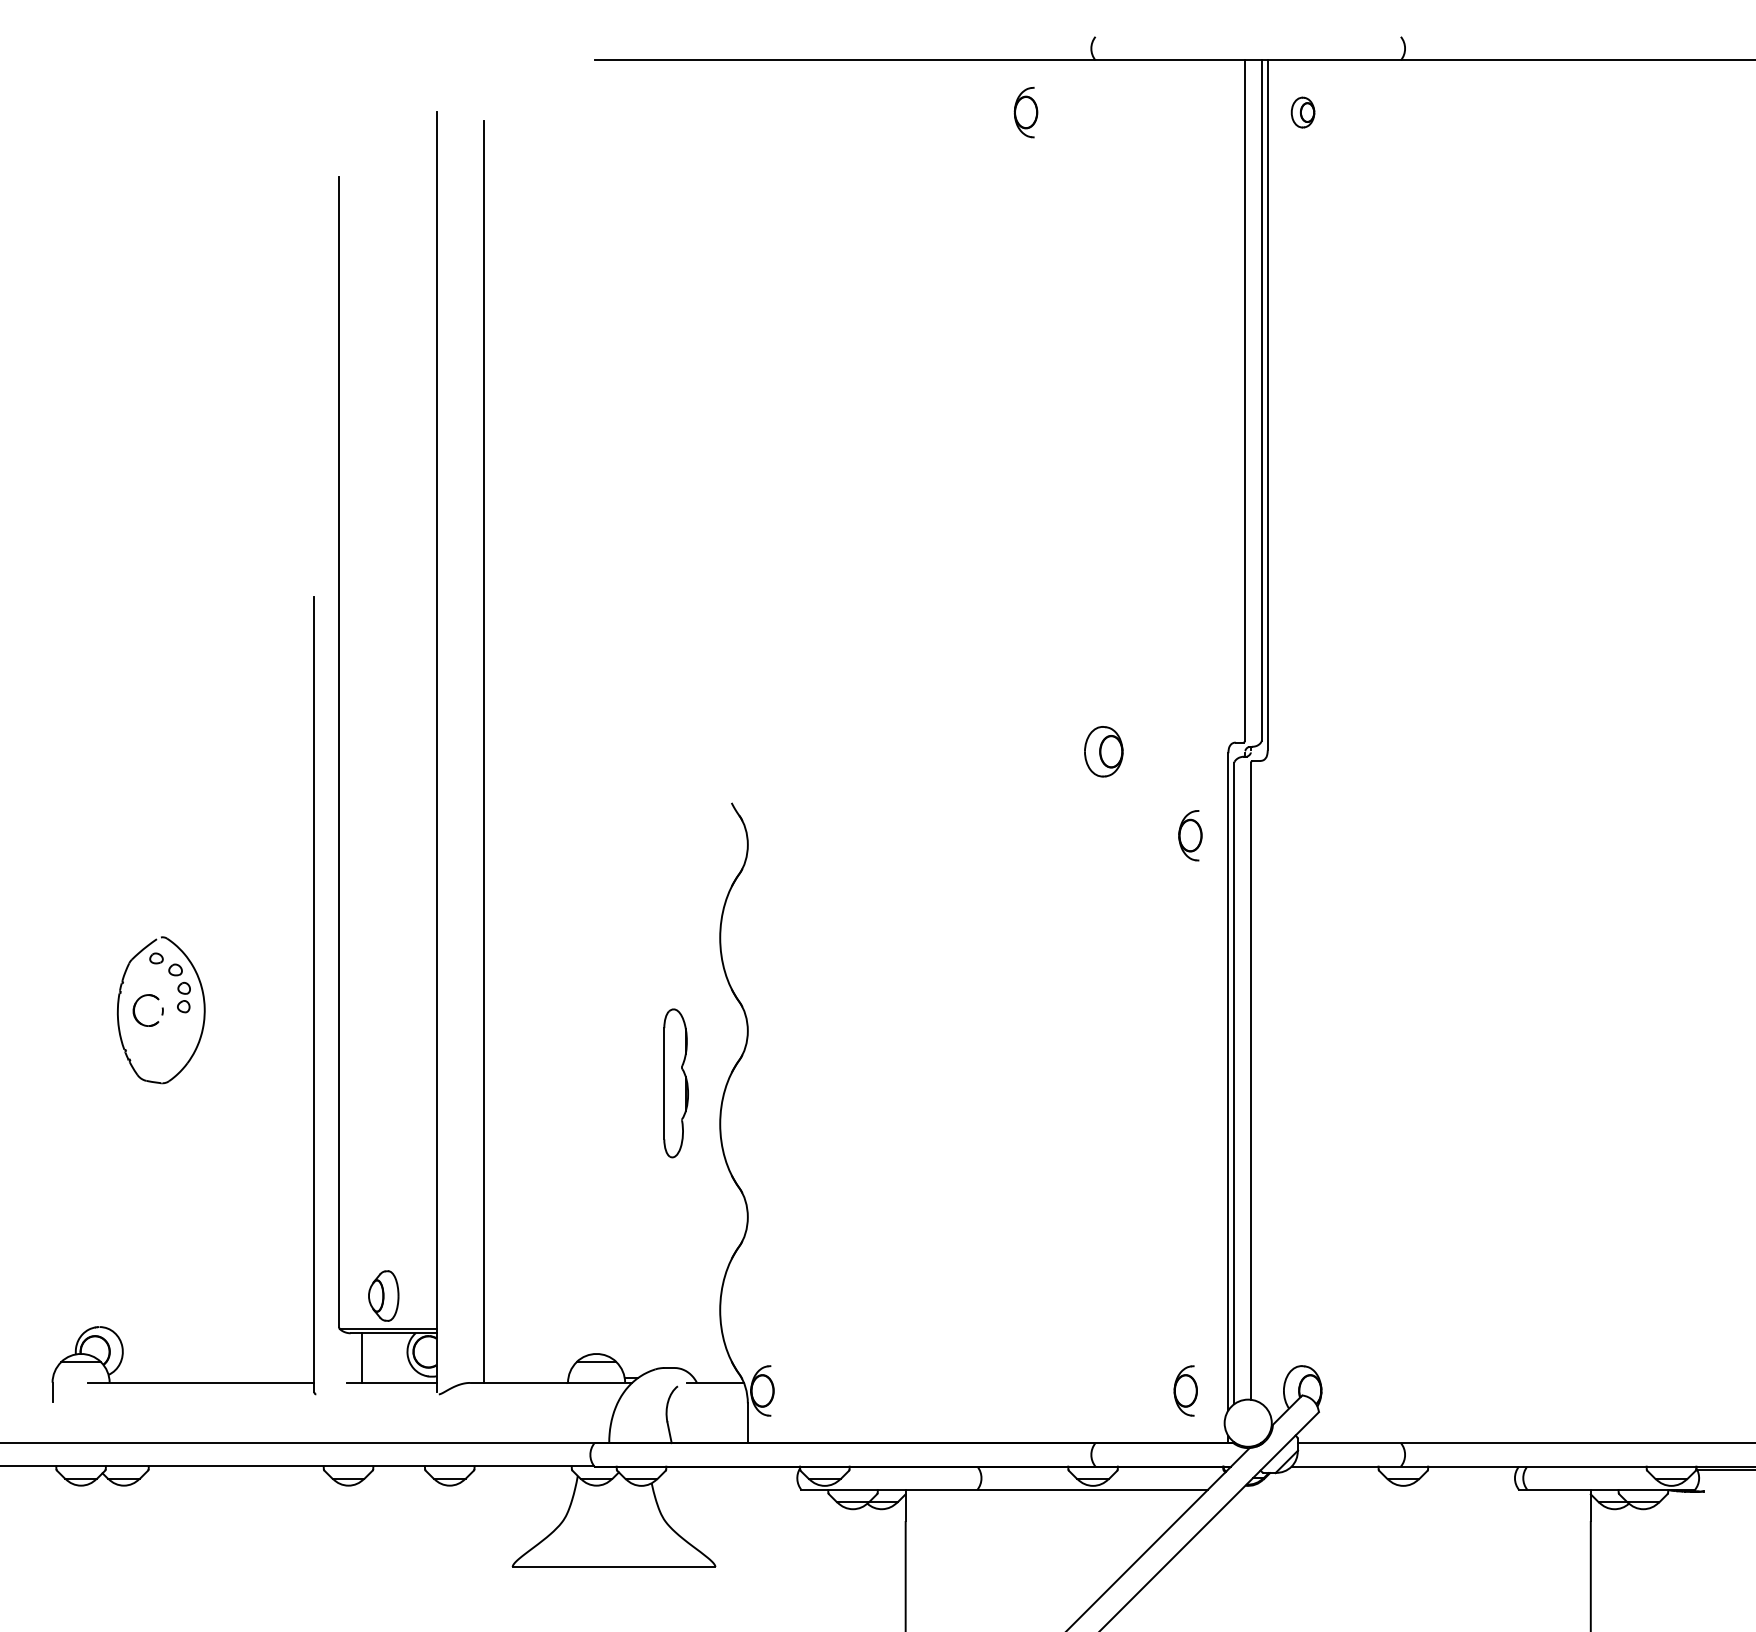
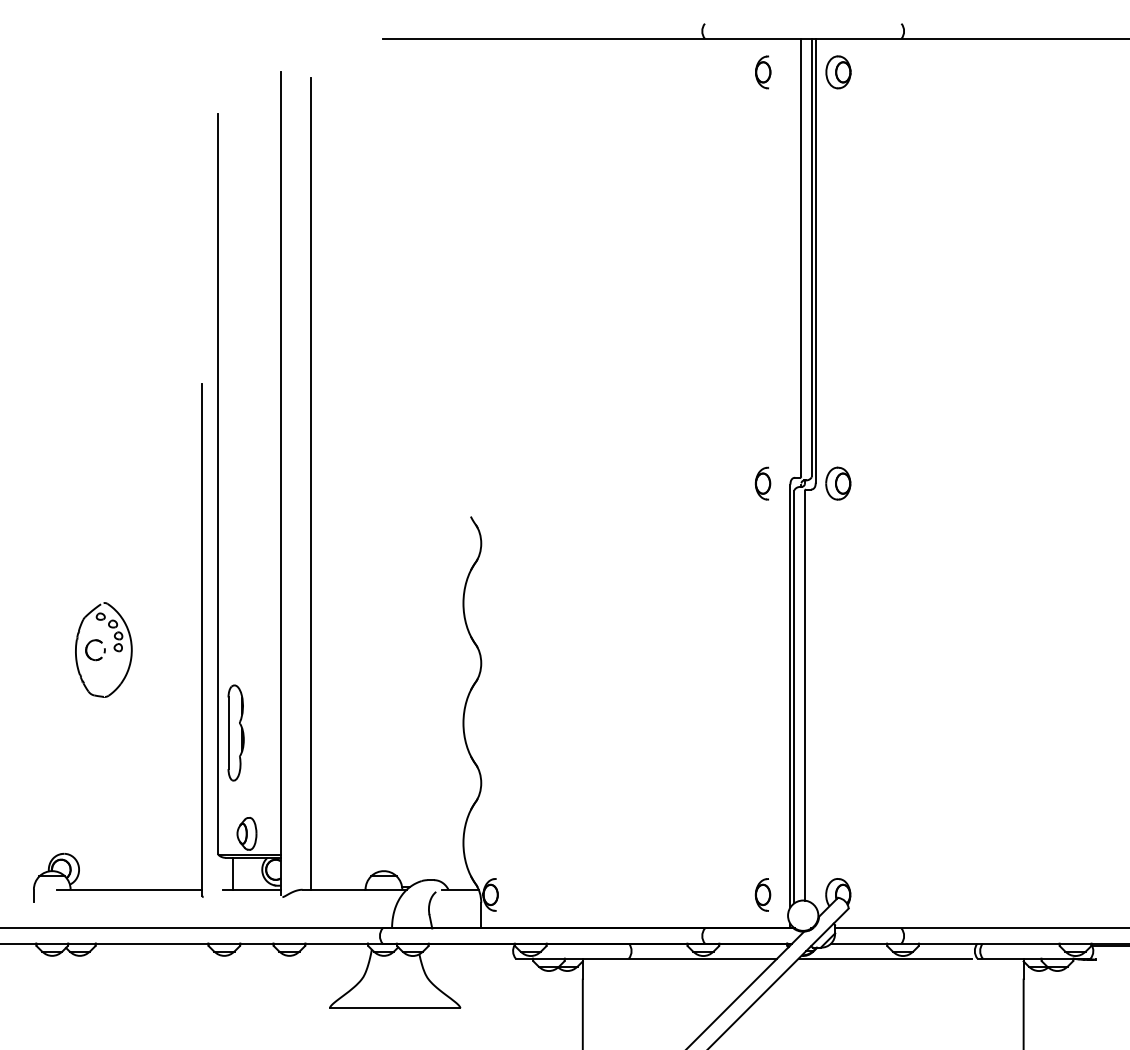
part: (1026, 112) -> (763, 72), moved
part: (1303, 112) -> (838, 72), size x1.67
part: (1104, 751) -> (838, 483), moved
part: (1189, 835) -> (762, 483), moved
part: (675, 1082) -> (235, 732), moved
line: (1376, 1489) -> (885, 958), added

